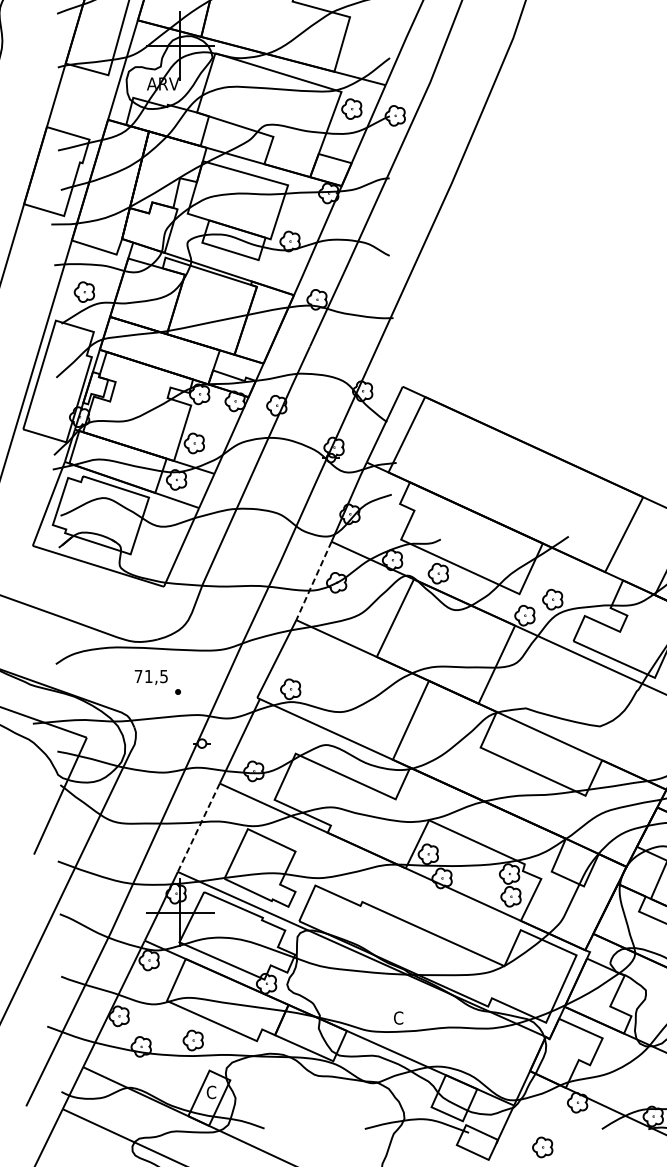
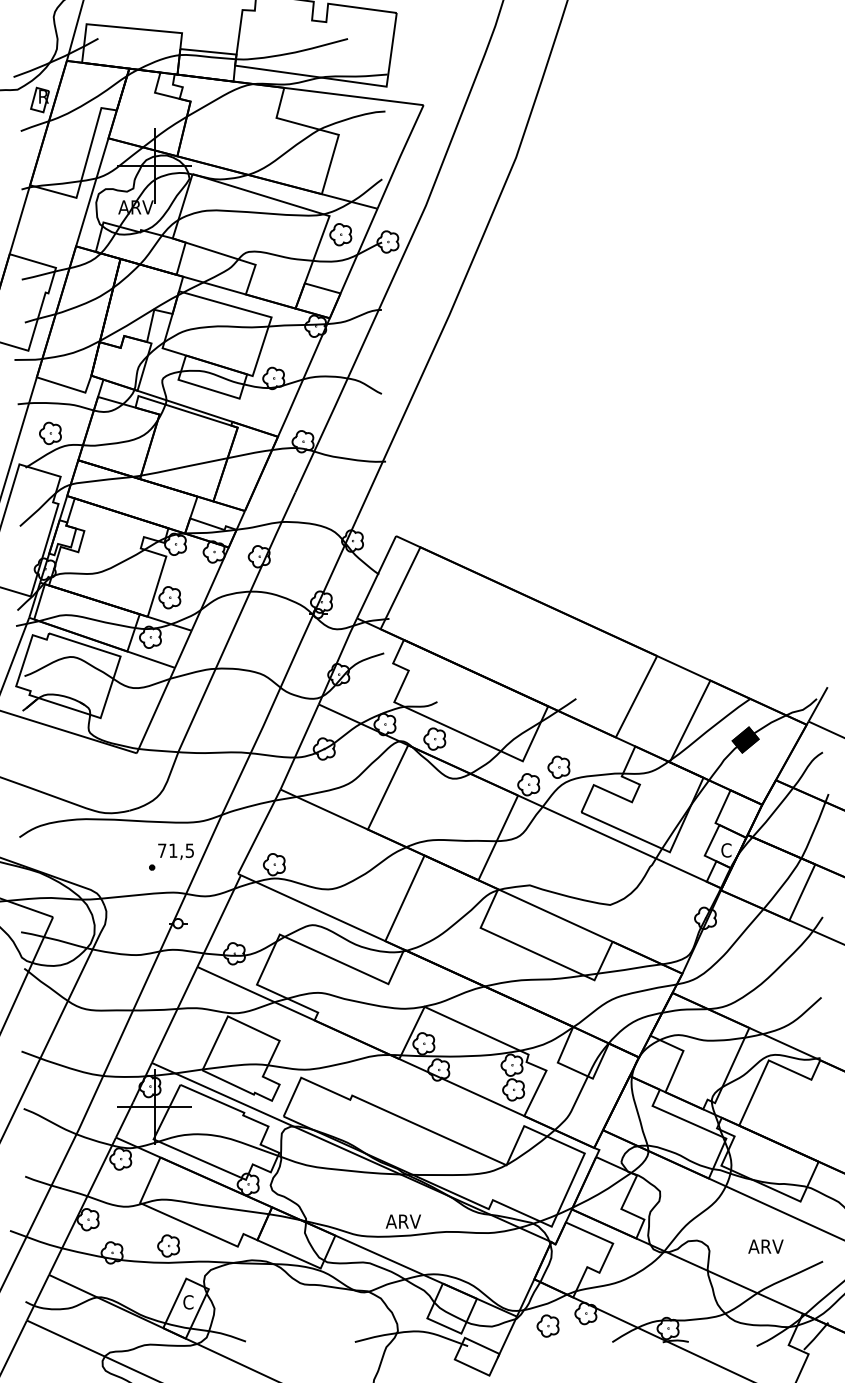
line: (313, 581) -> (299, 747), dashed -> solid
text: (150, 677) -> (175, 851), moved
line: (198, 828) -> (174, 1015), dashed -> solid
text: (408, 1017) -> (402, 1221), C -> ARV
part: (542, 1146) -> (547, 1325), moved

